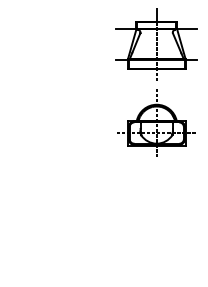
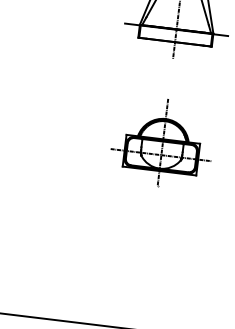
part: (156, 122) -> (162, 141), moved

